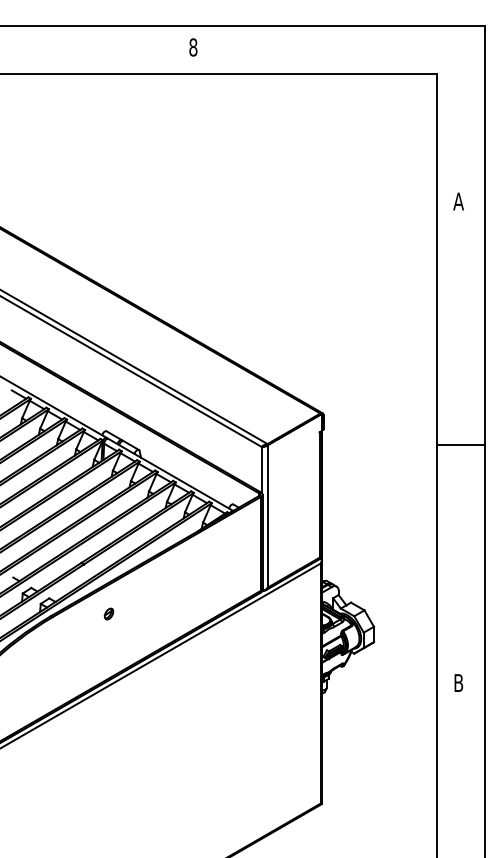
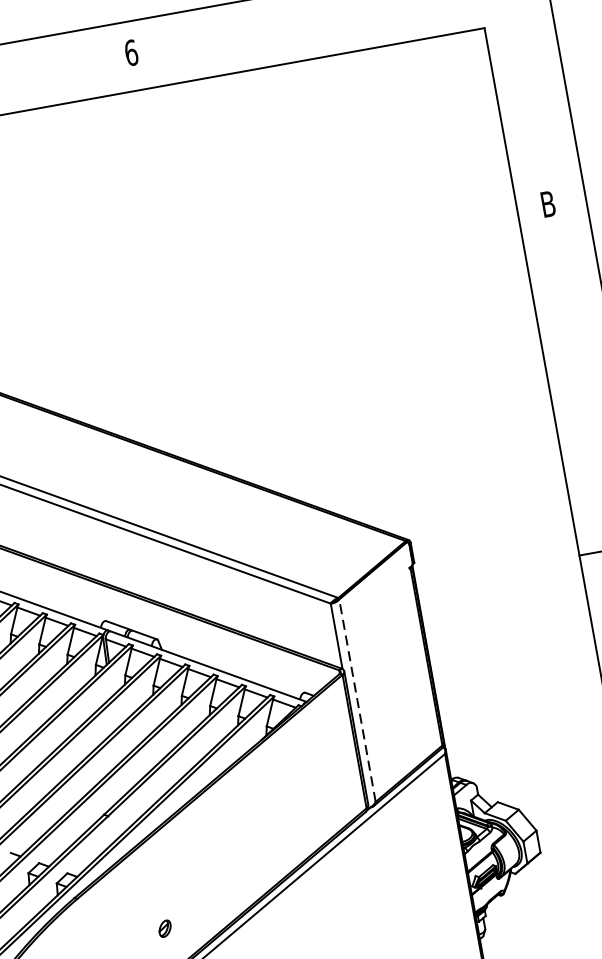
text: (193, 47) -> (131, 52), 8 -> 6
text: (458, 201) -> (547, 204), A -> B
line: (267, 515) -> (356, 699), solid -> dashed
part: (108, 613) -> (164, 928), moved

